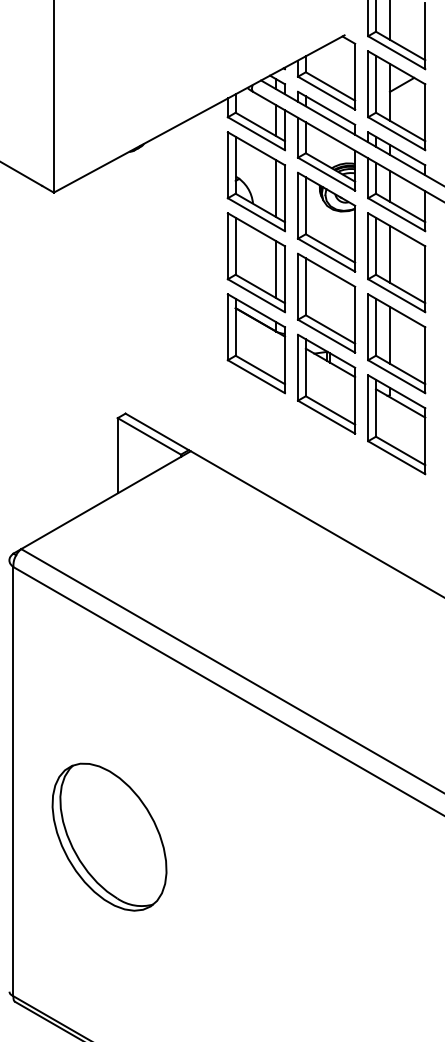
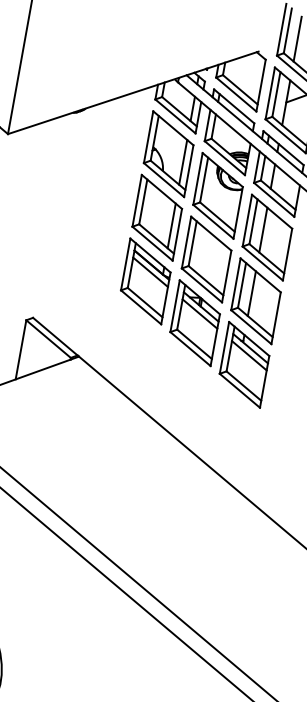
line: (260, 331) -> (150, 272), added
line: (330, 371) -> (200, 313), added
line: (400, 412) -> (249, 355), added

